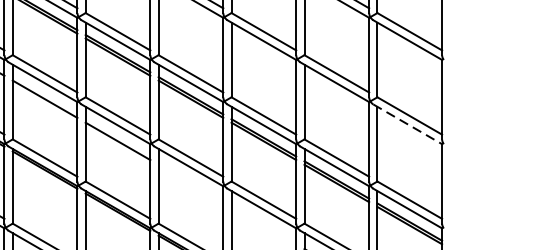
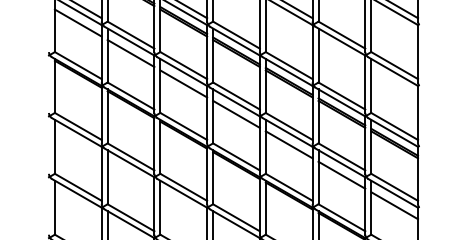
line: (408, 124) -> (393, 71), dashed -> solid
line: (190, 182) -> (236, 113), added
line: (262, 225) -> (288, 144), added

